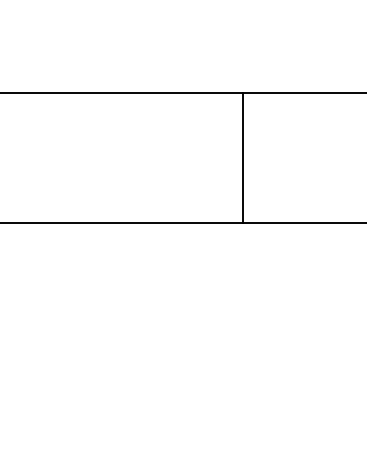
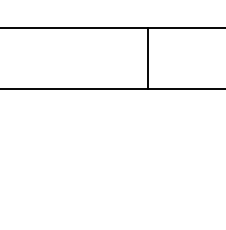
line: (243, 157) -> (148, 58), moved

